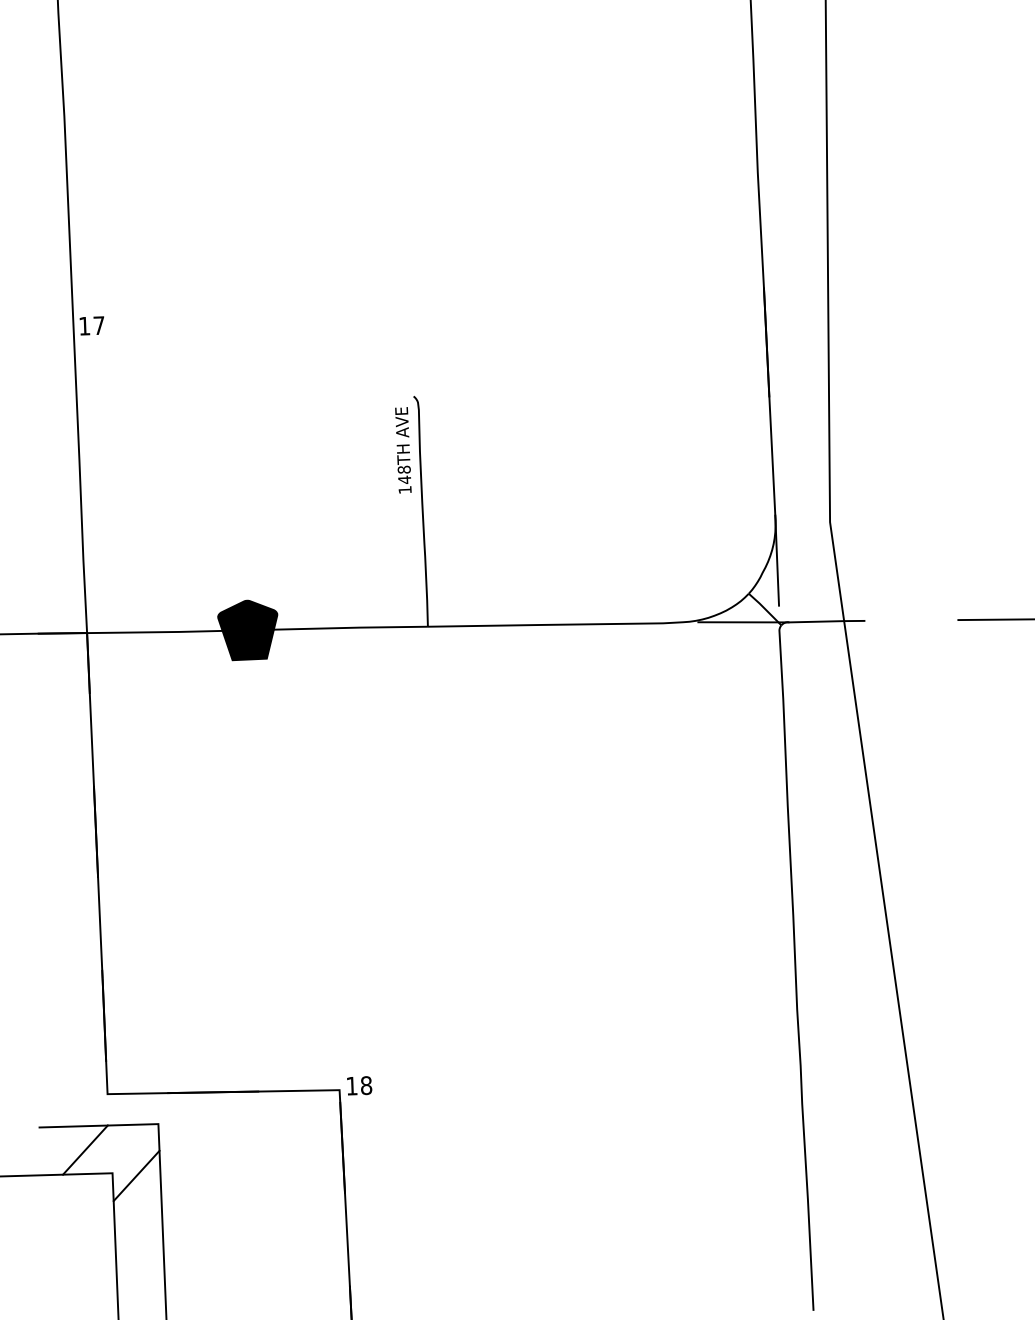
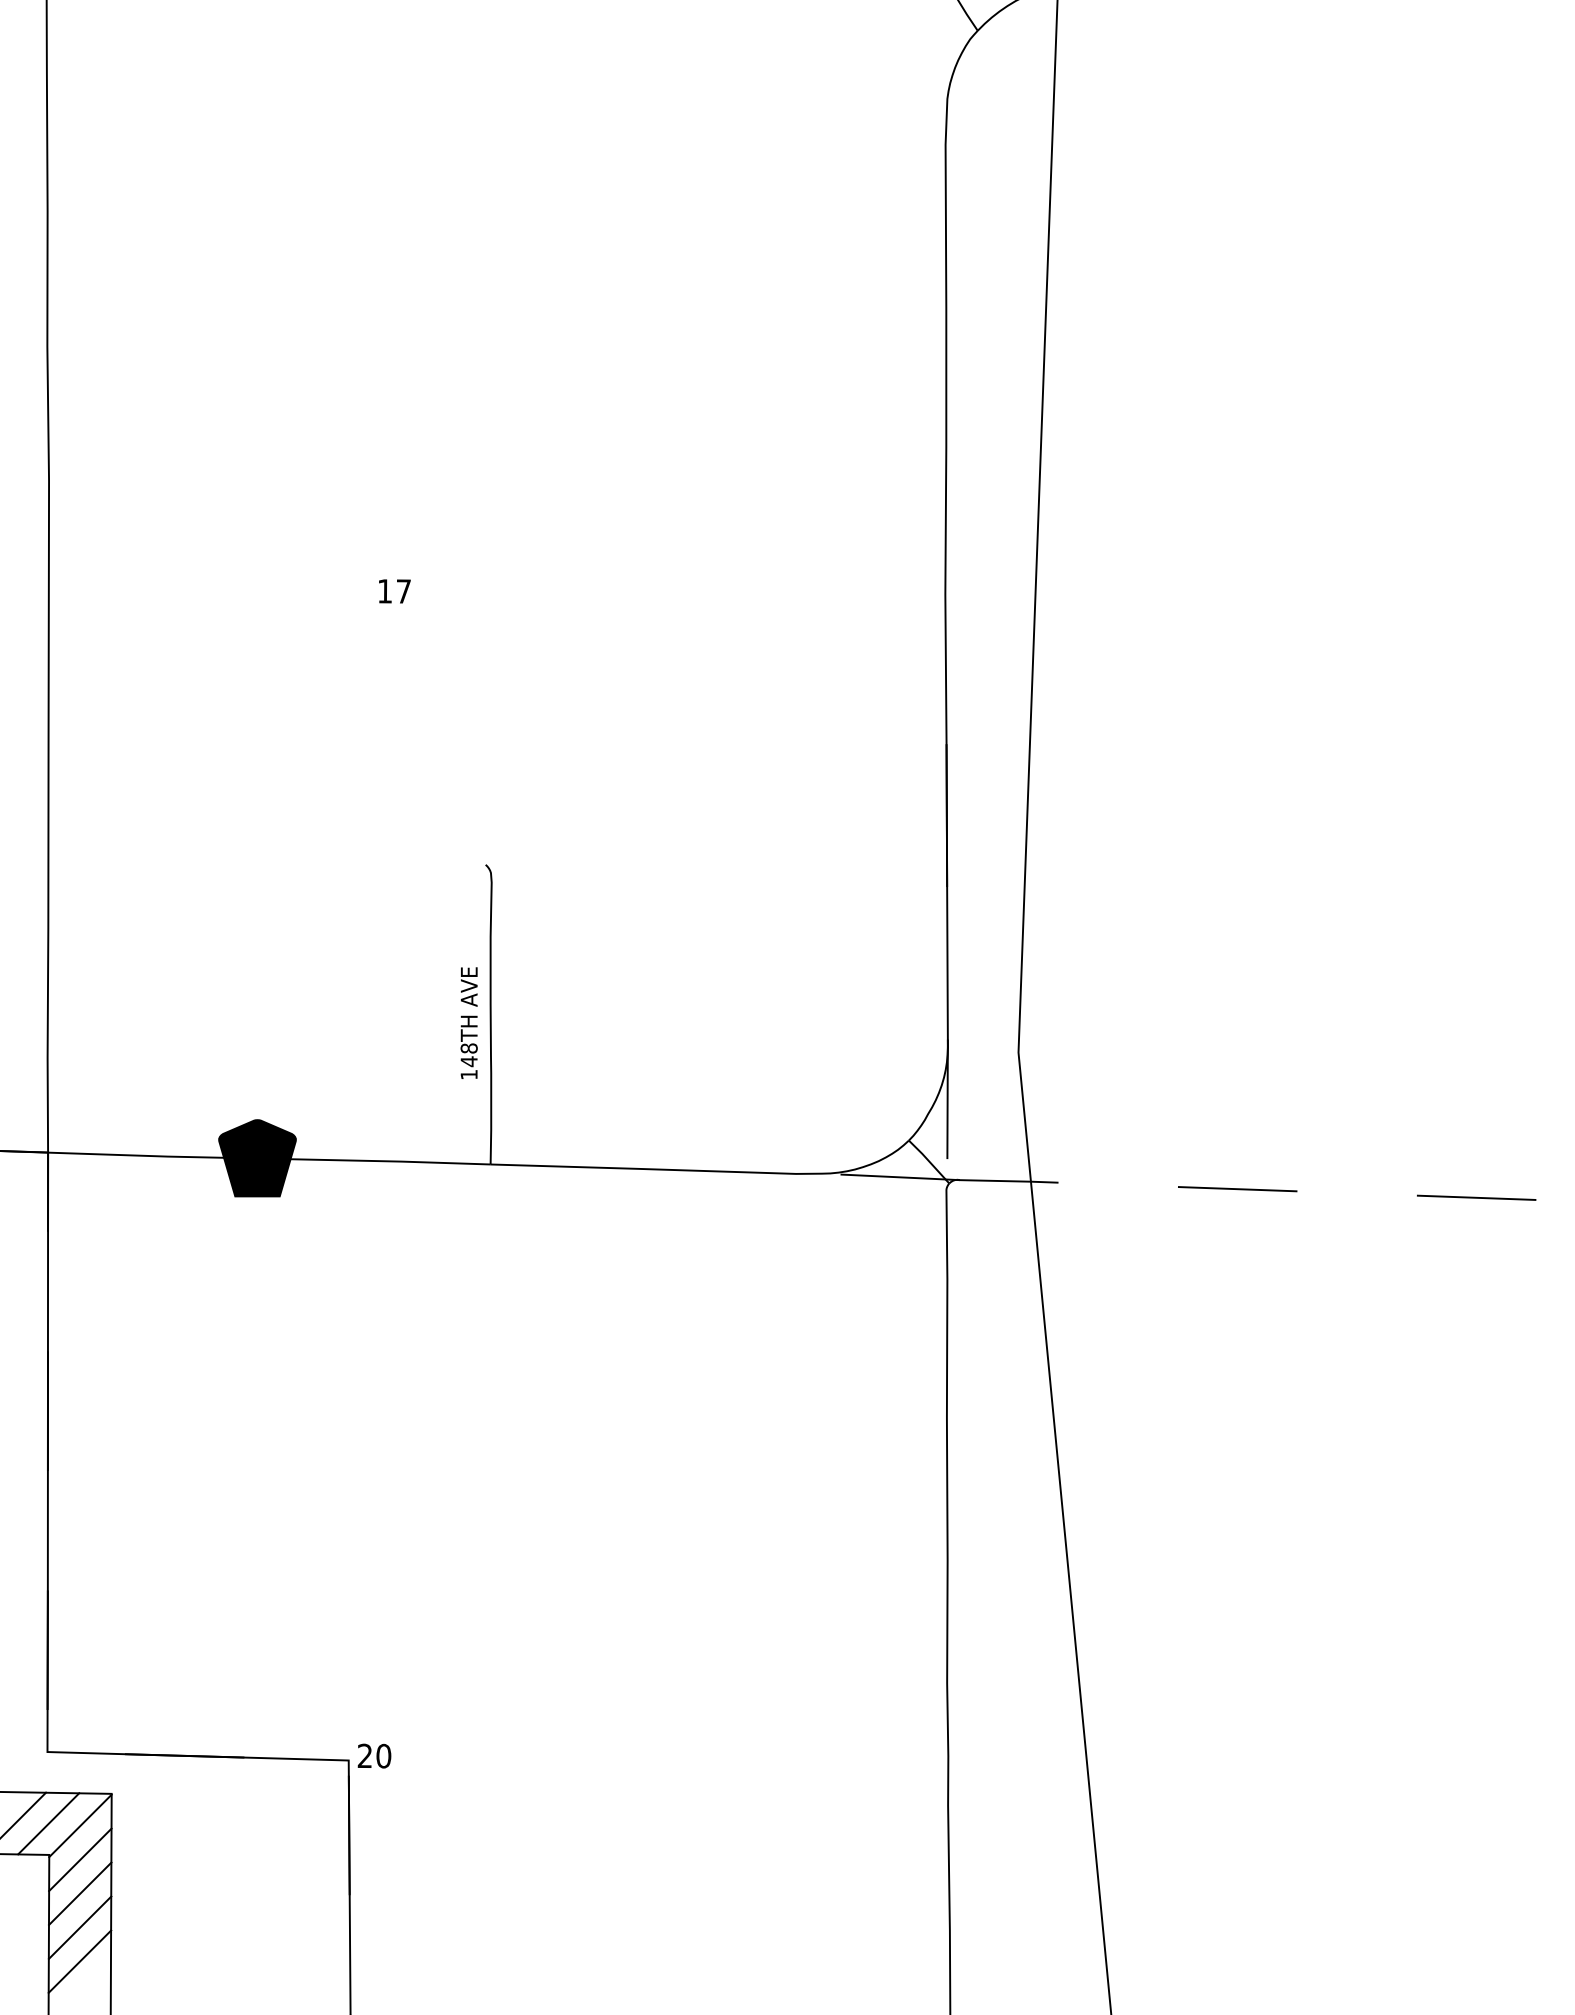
text: (91, 325) -> (394, 591), moved
text: (402, 449) -> (468, 1022), moved
text: (359, 1085) -> (374, 1755), 18 -> 20
line: (110, 1149) -> (48, 1823), added
line: (135, 1149) -> (80, 1825), added
line: (137, 1201) -> (80, 1893), added
line: (138, 1228) -> (79, 1927), added
line: (139, 1254) -> (79, 1961), added

